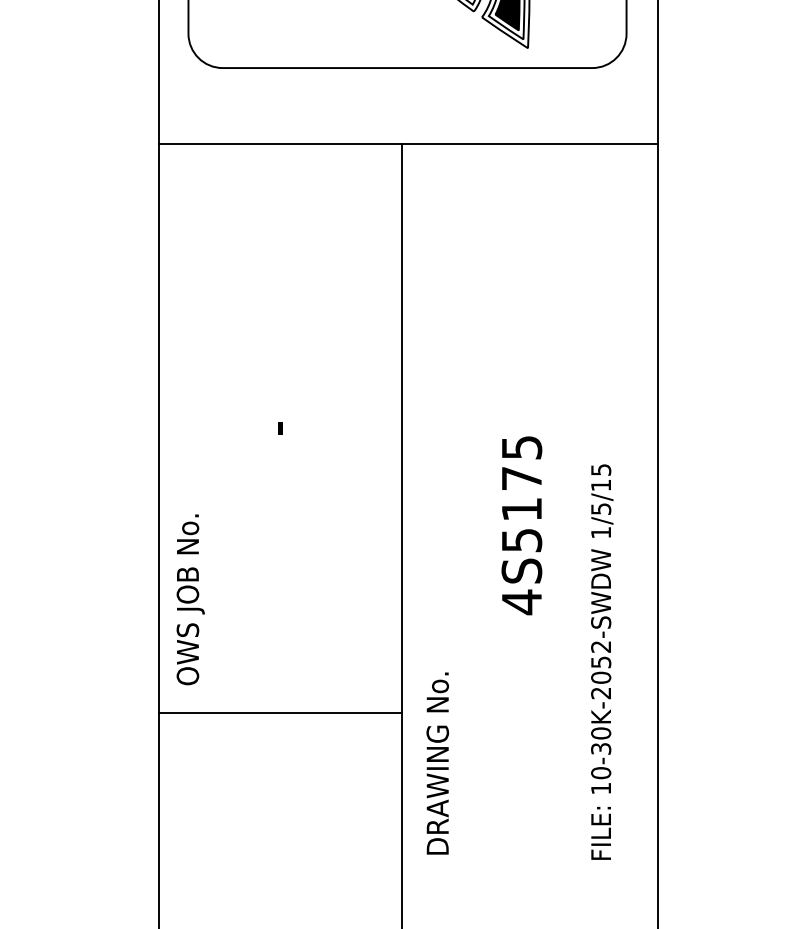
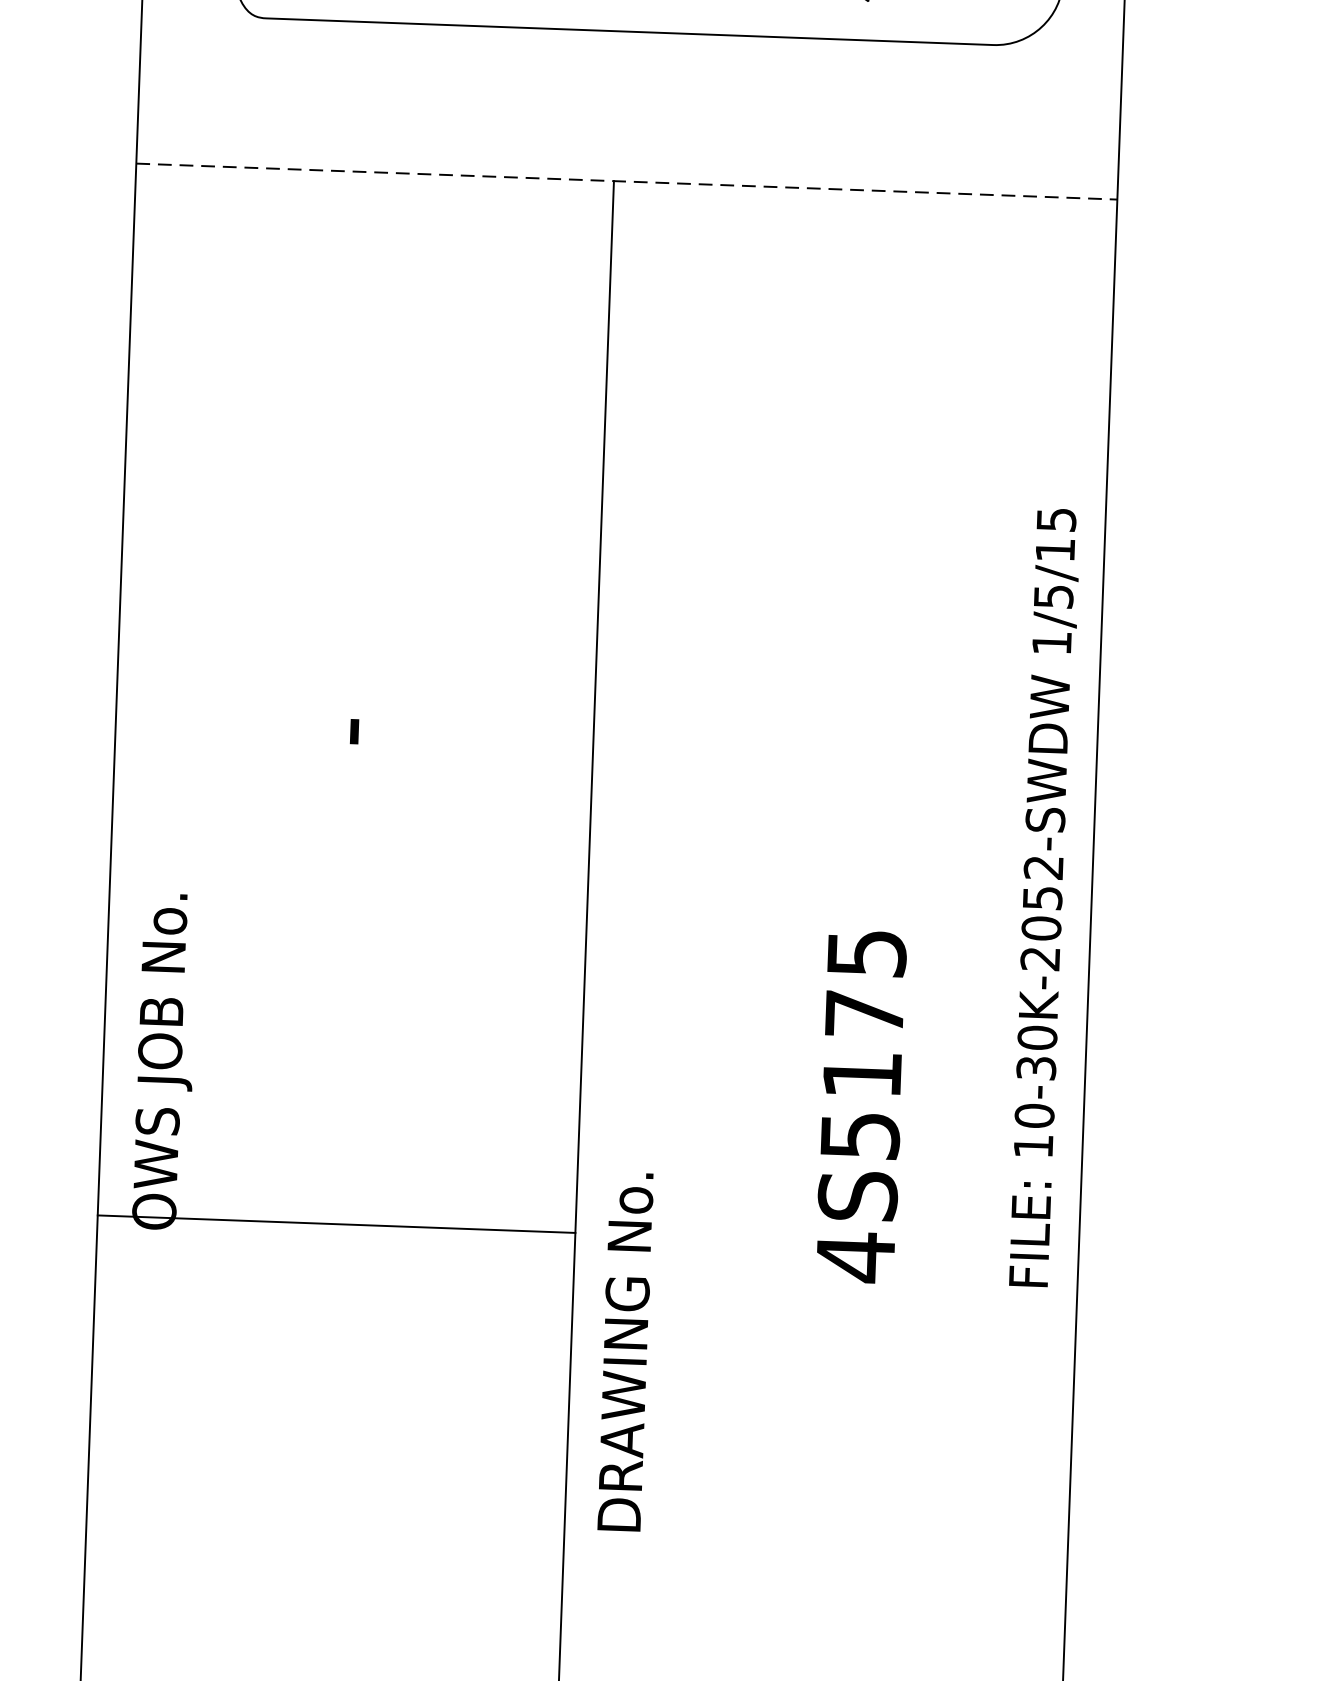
line: (409, 144) -> (628, 182), solid -> dashed
text: (521, 525) -> (860, 1106), moved
text: (602, 661) -> (1045, 896), moved
line: (280, 713) -> (336, 1224), moved
text: (437, 763) -> (624, 1351), moved

